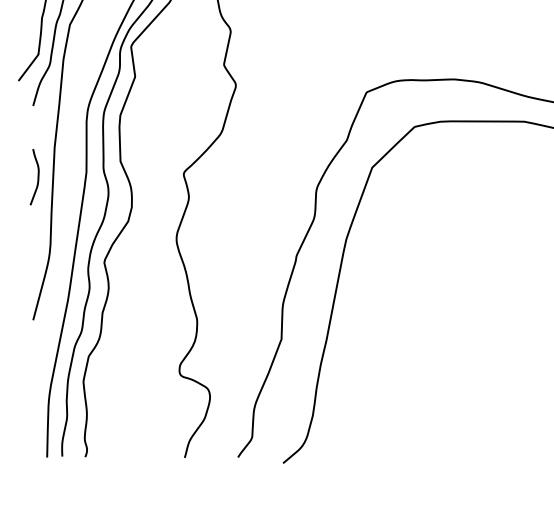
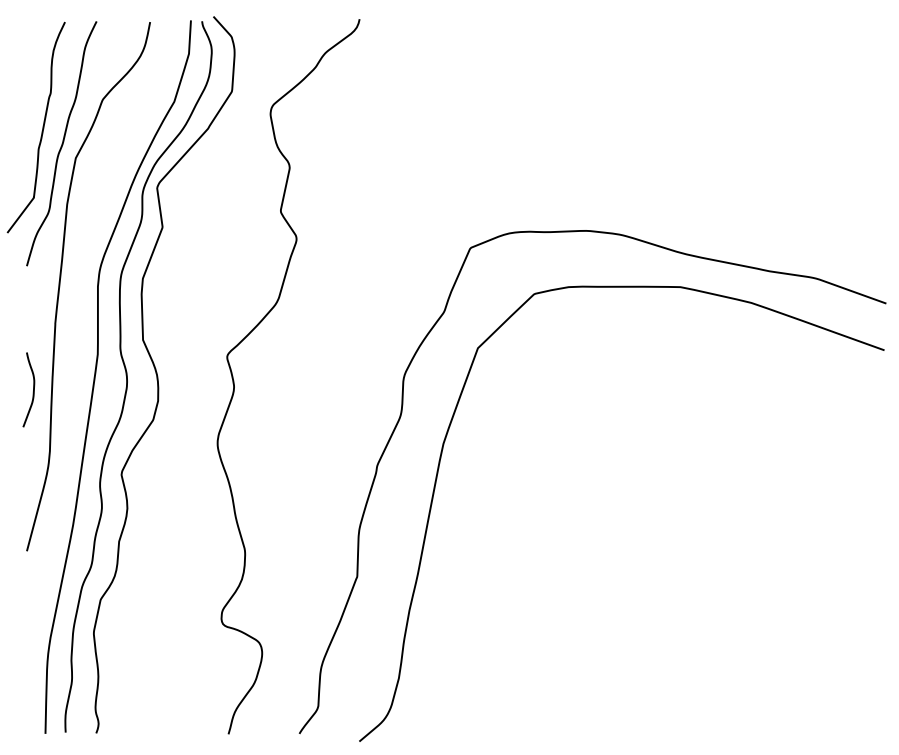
curve: (38, 176) -> (33, 389), moved

